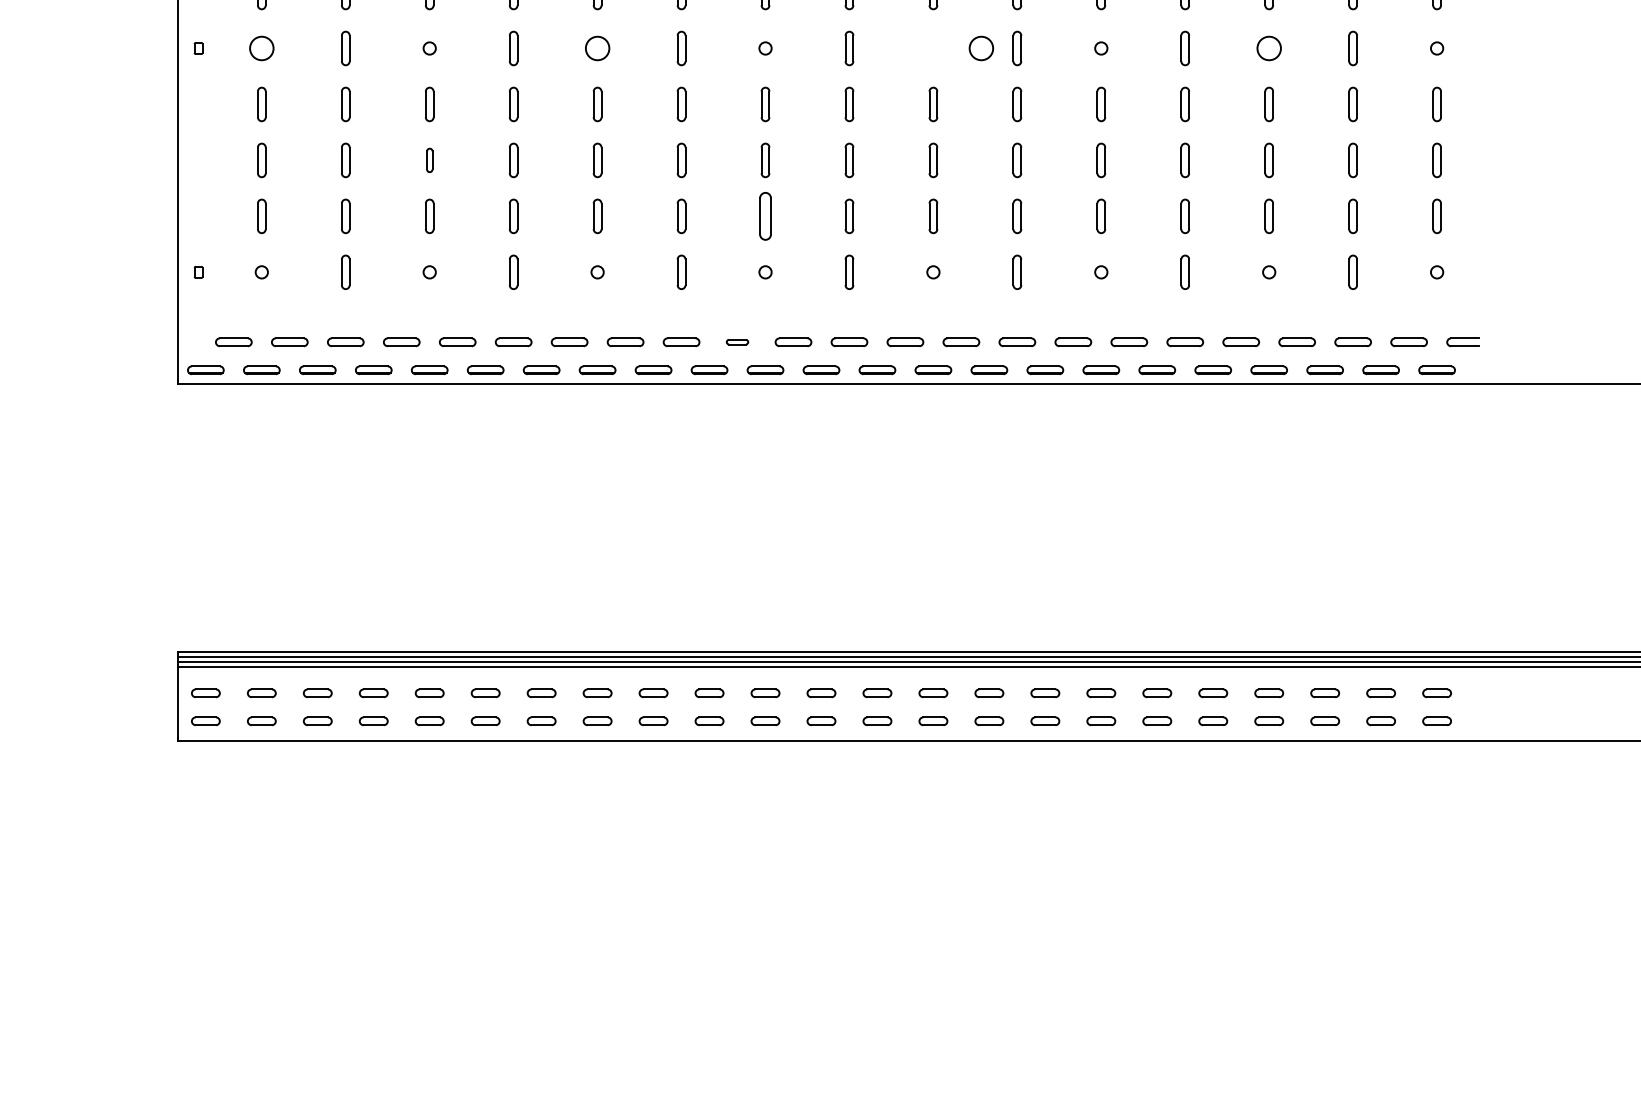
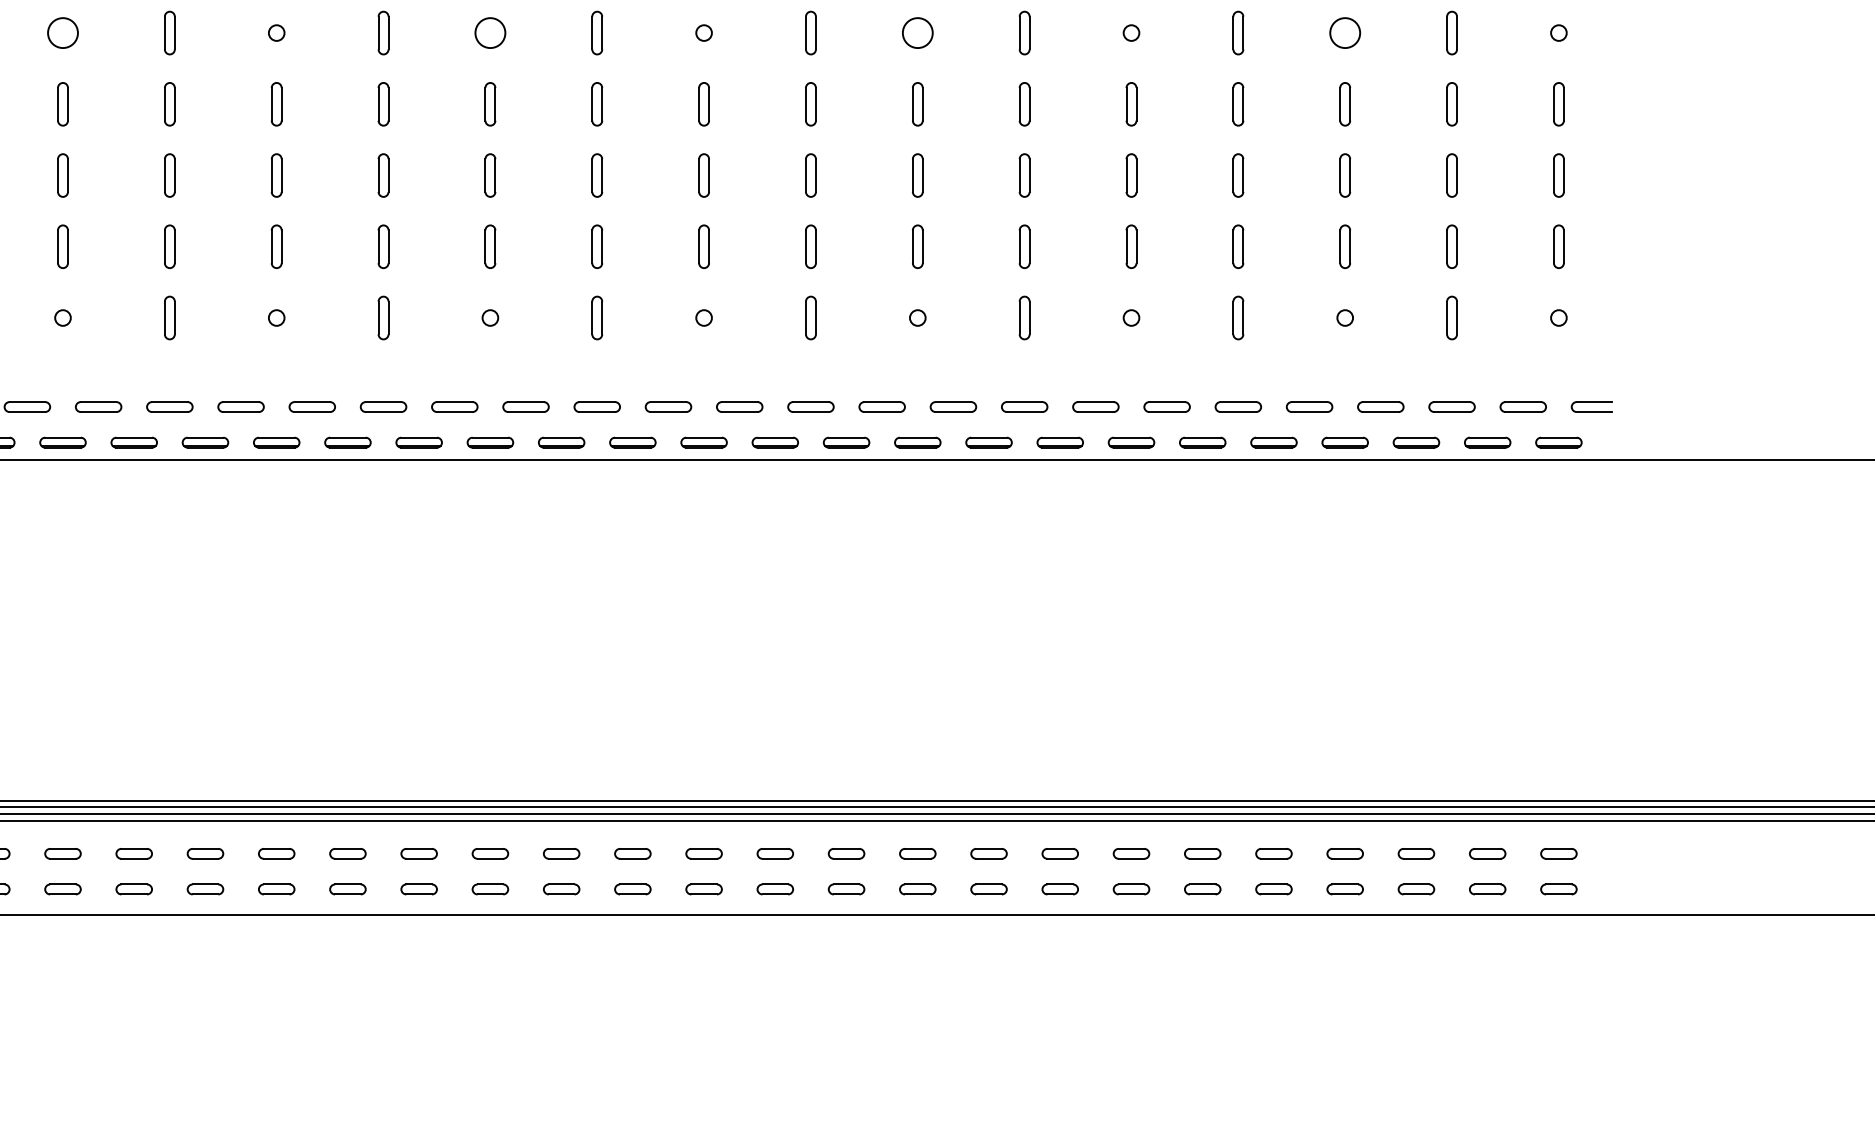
circle: (981, 48) -> (917, 33), moved
part: (429, 160) -> (276, 175), size x1.43
part: (765, 216) -> (704, 246), size x0.71
part: (737, 341) -> (668, 406), size x1.67

